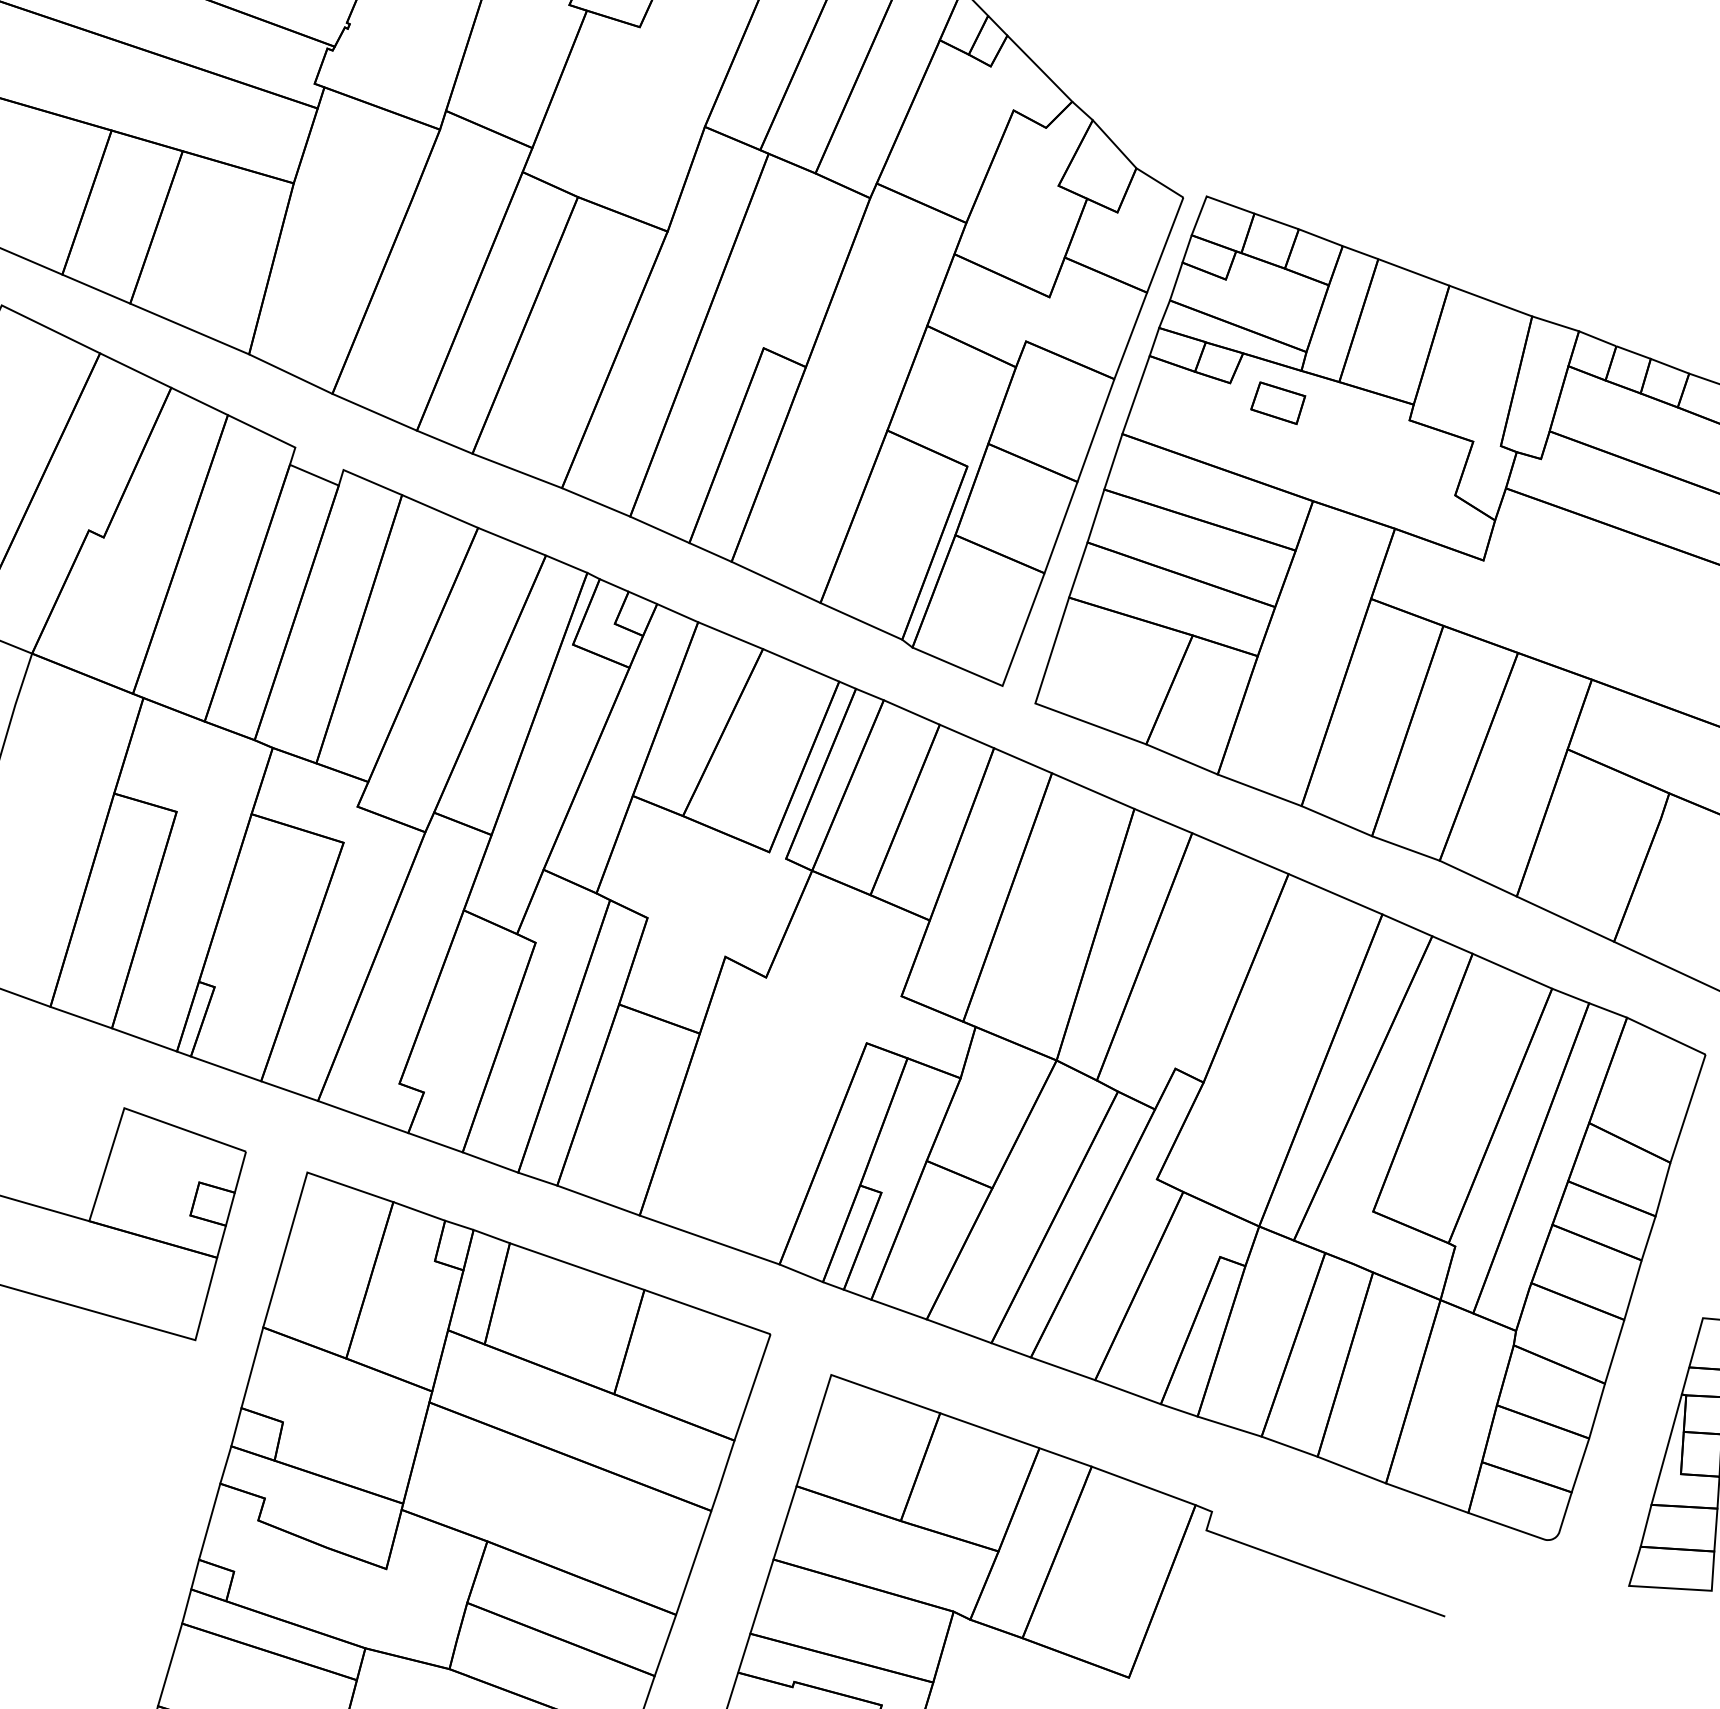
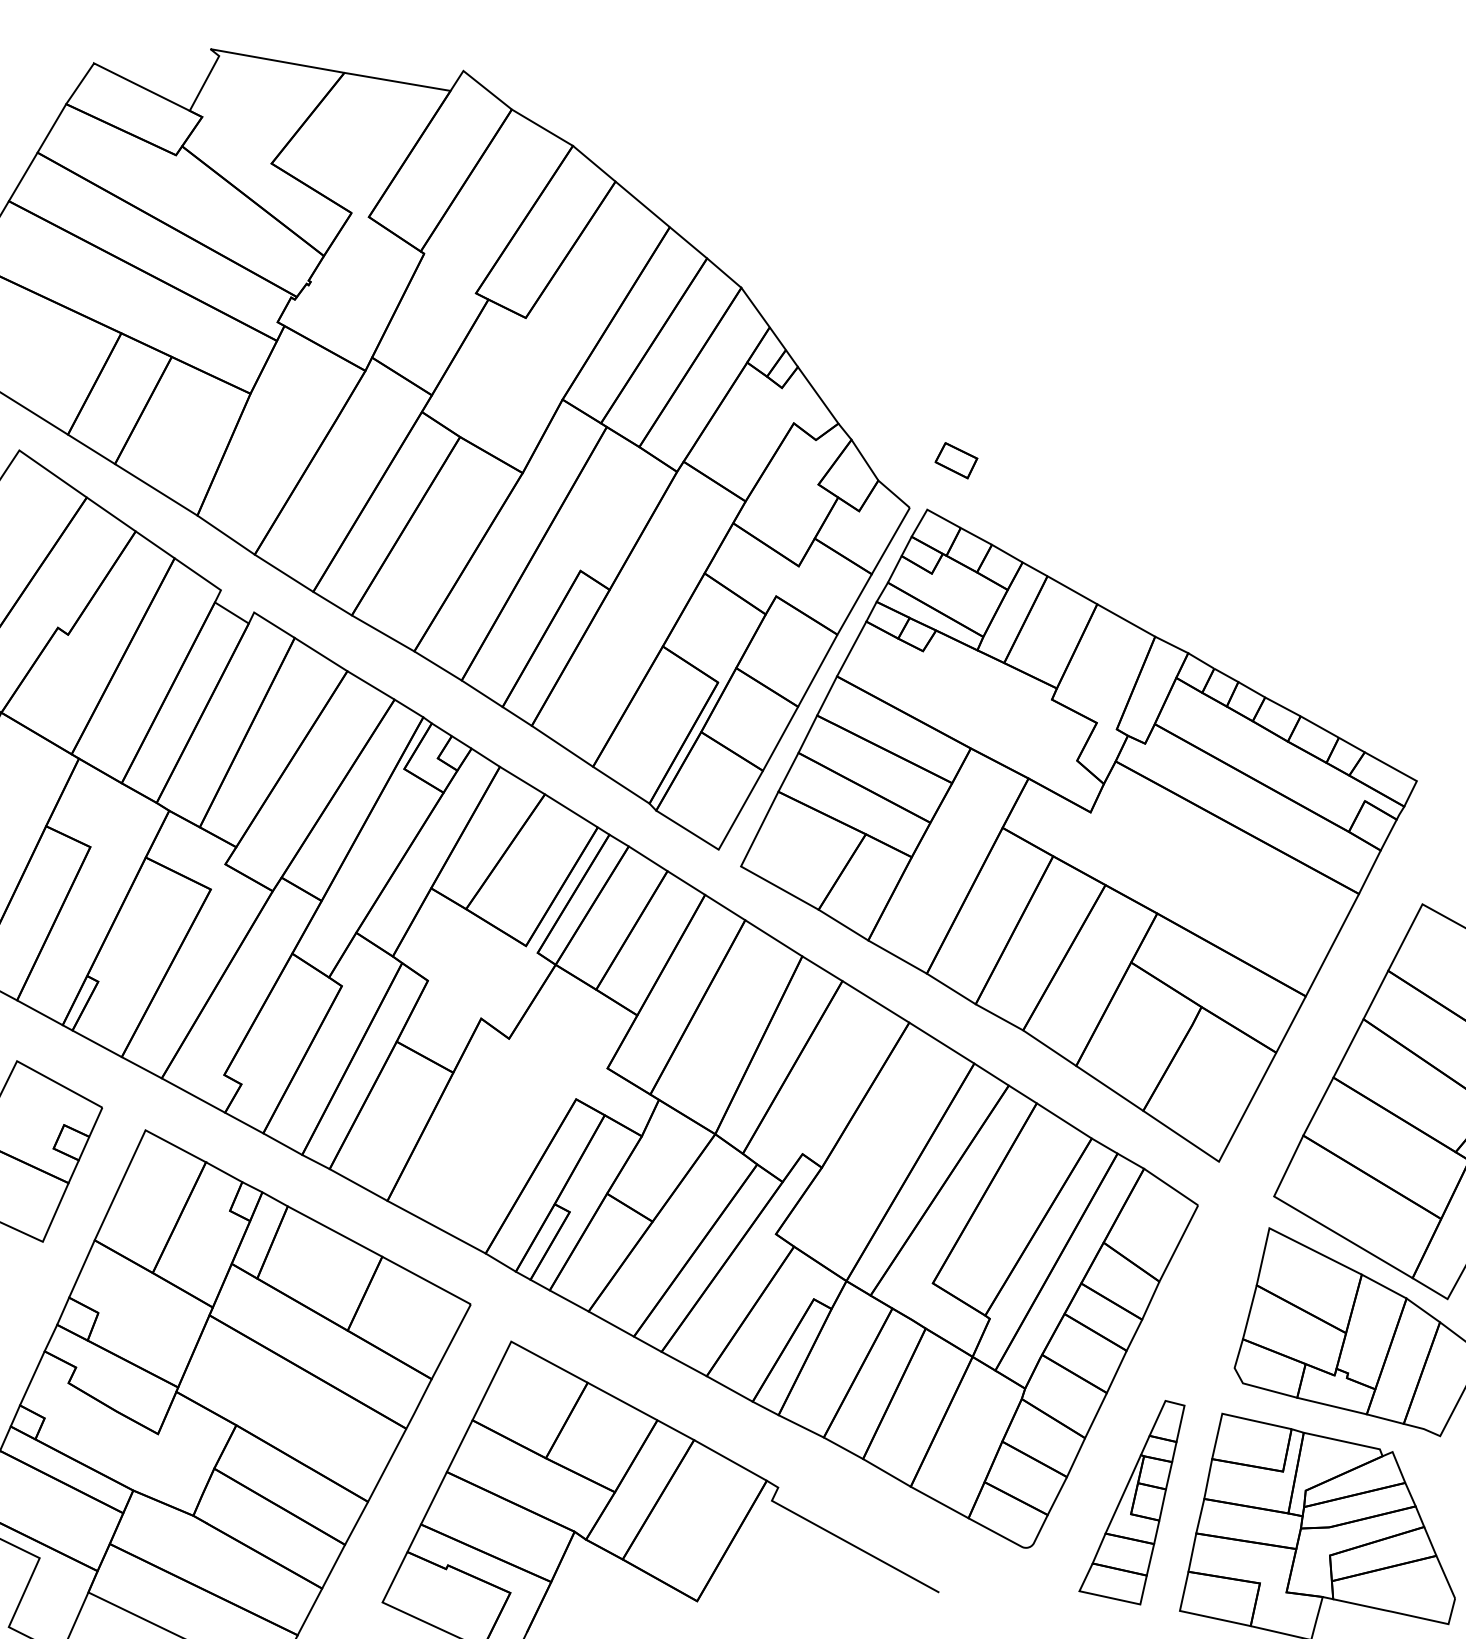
part: (1278, 403) -> (956, 460), moved

